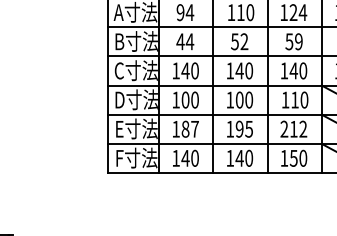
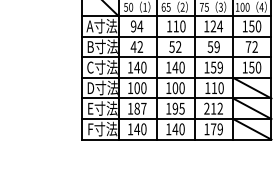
text: (190, 41) -> (140, 46), 44 -> 42
text: (297, 70) -> (216, 67), 140 -> 159
text: (297, 158) -> (216, 129), 150 -> 179

